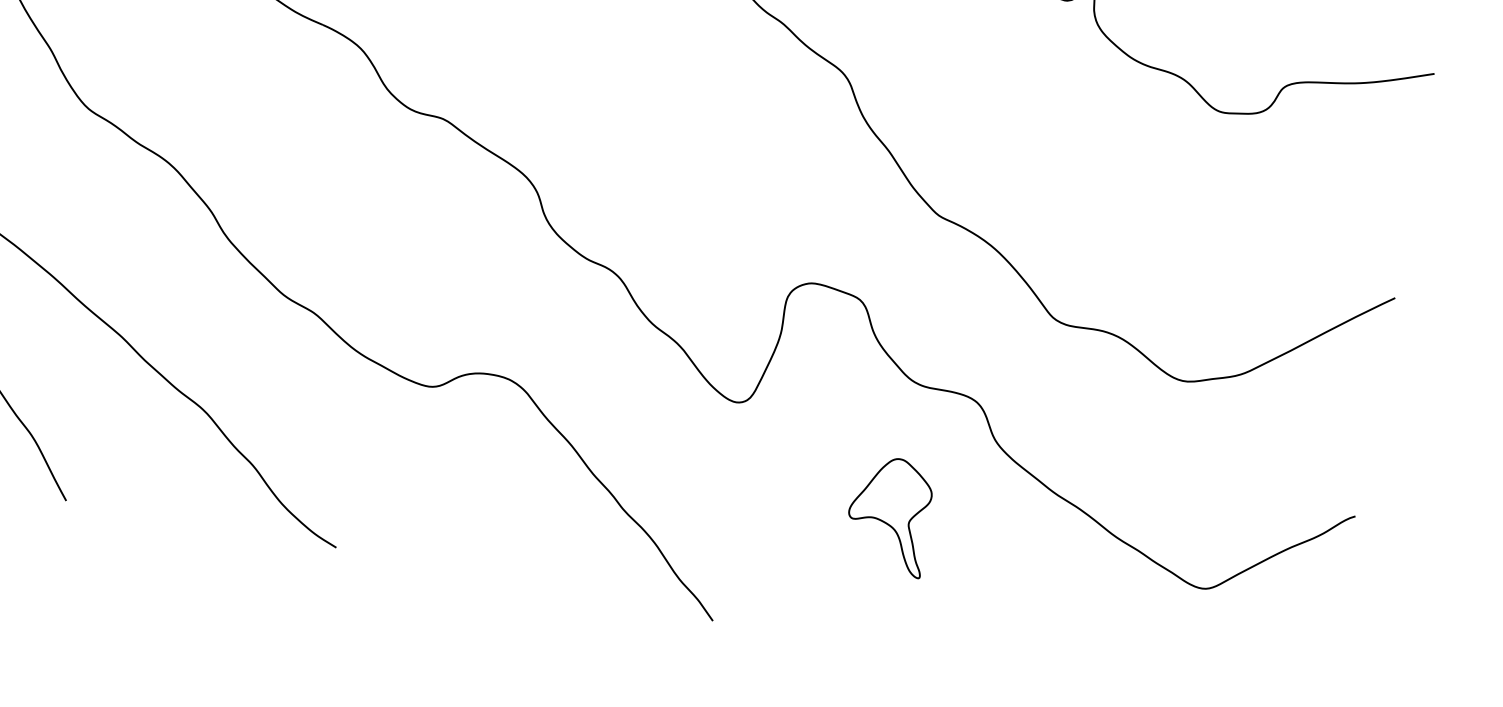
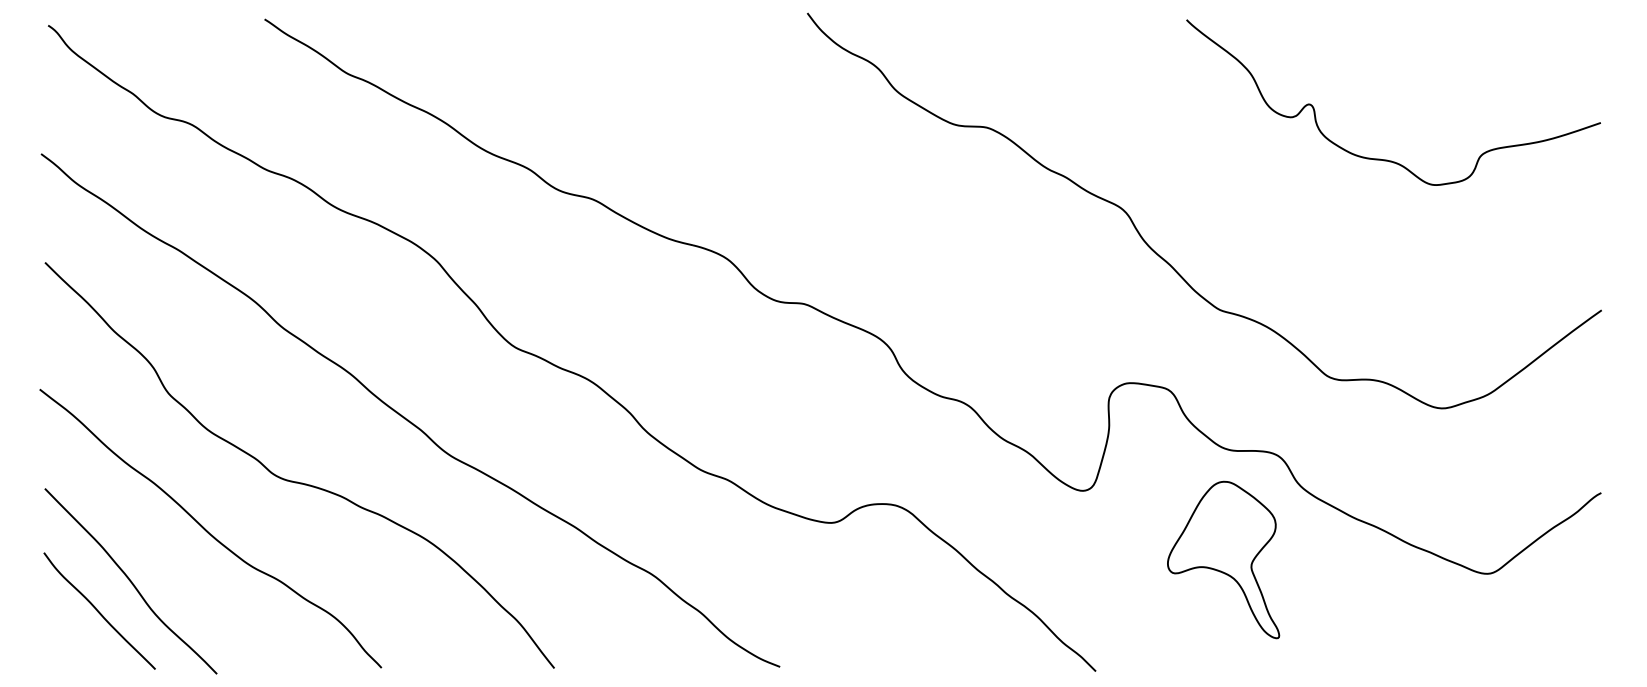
part: (889, 514) -> (1223, 559), size x1.67

